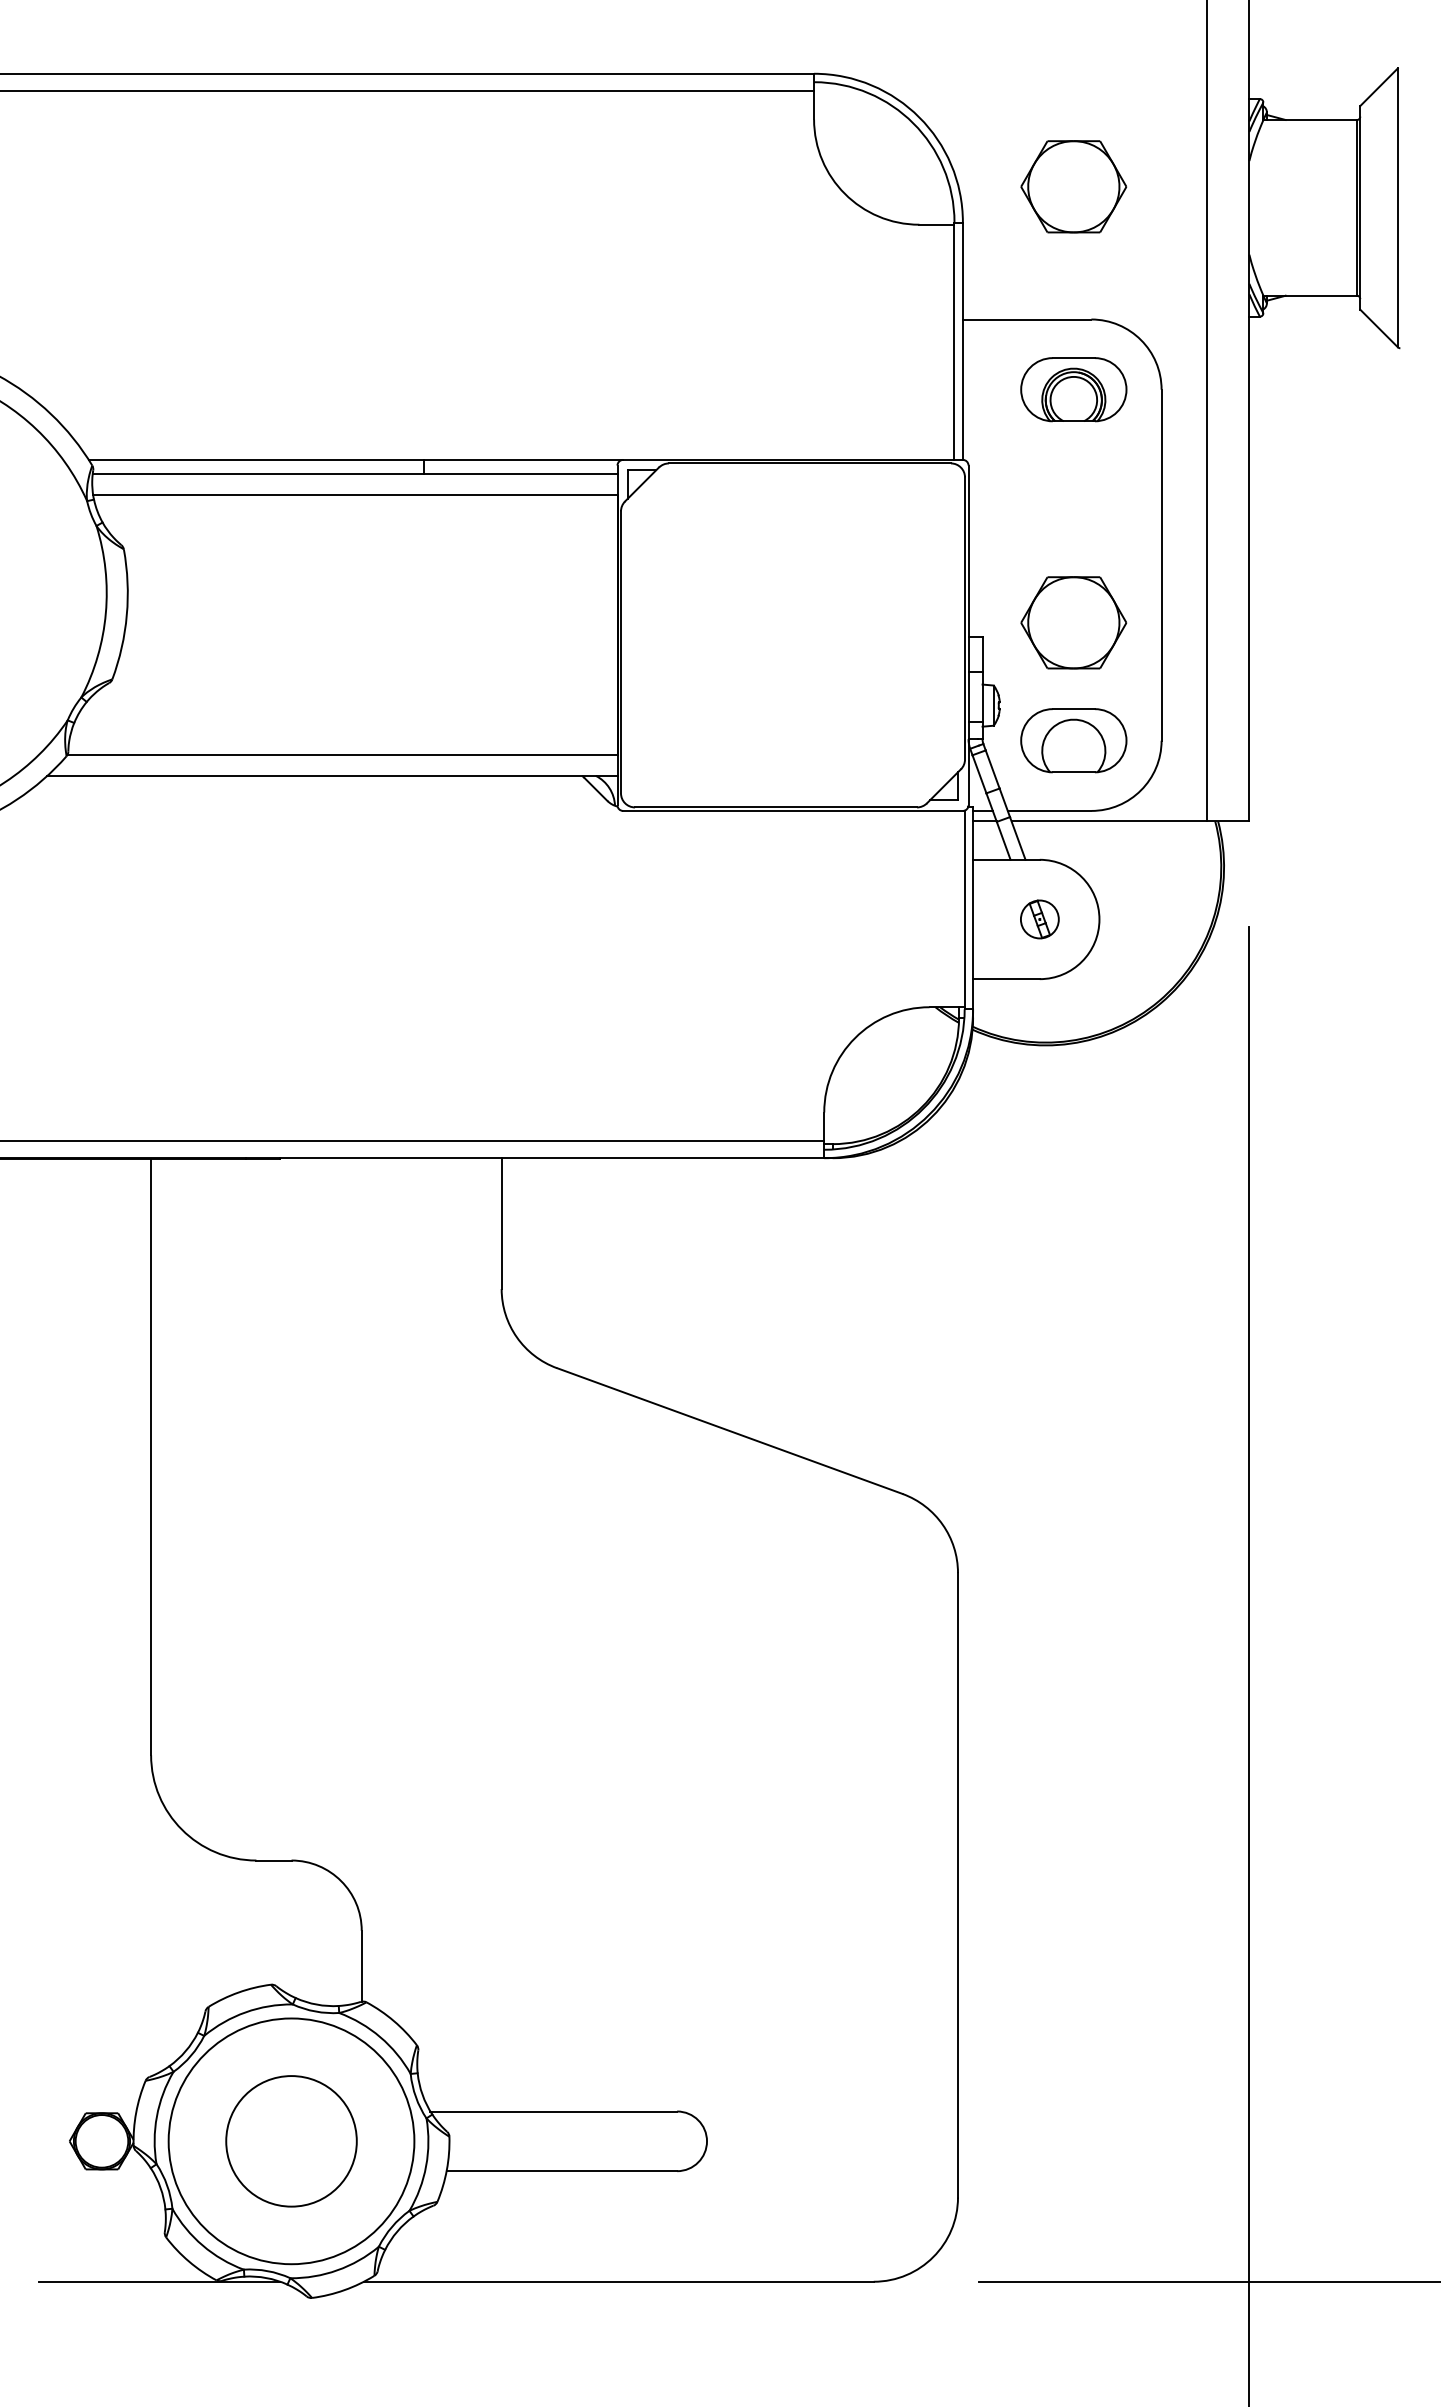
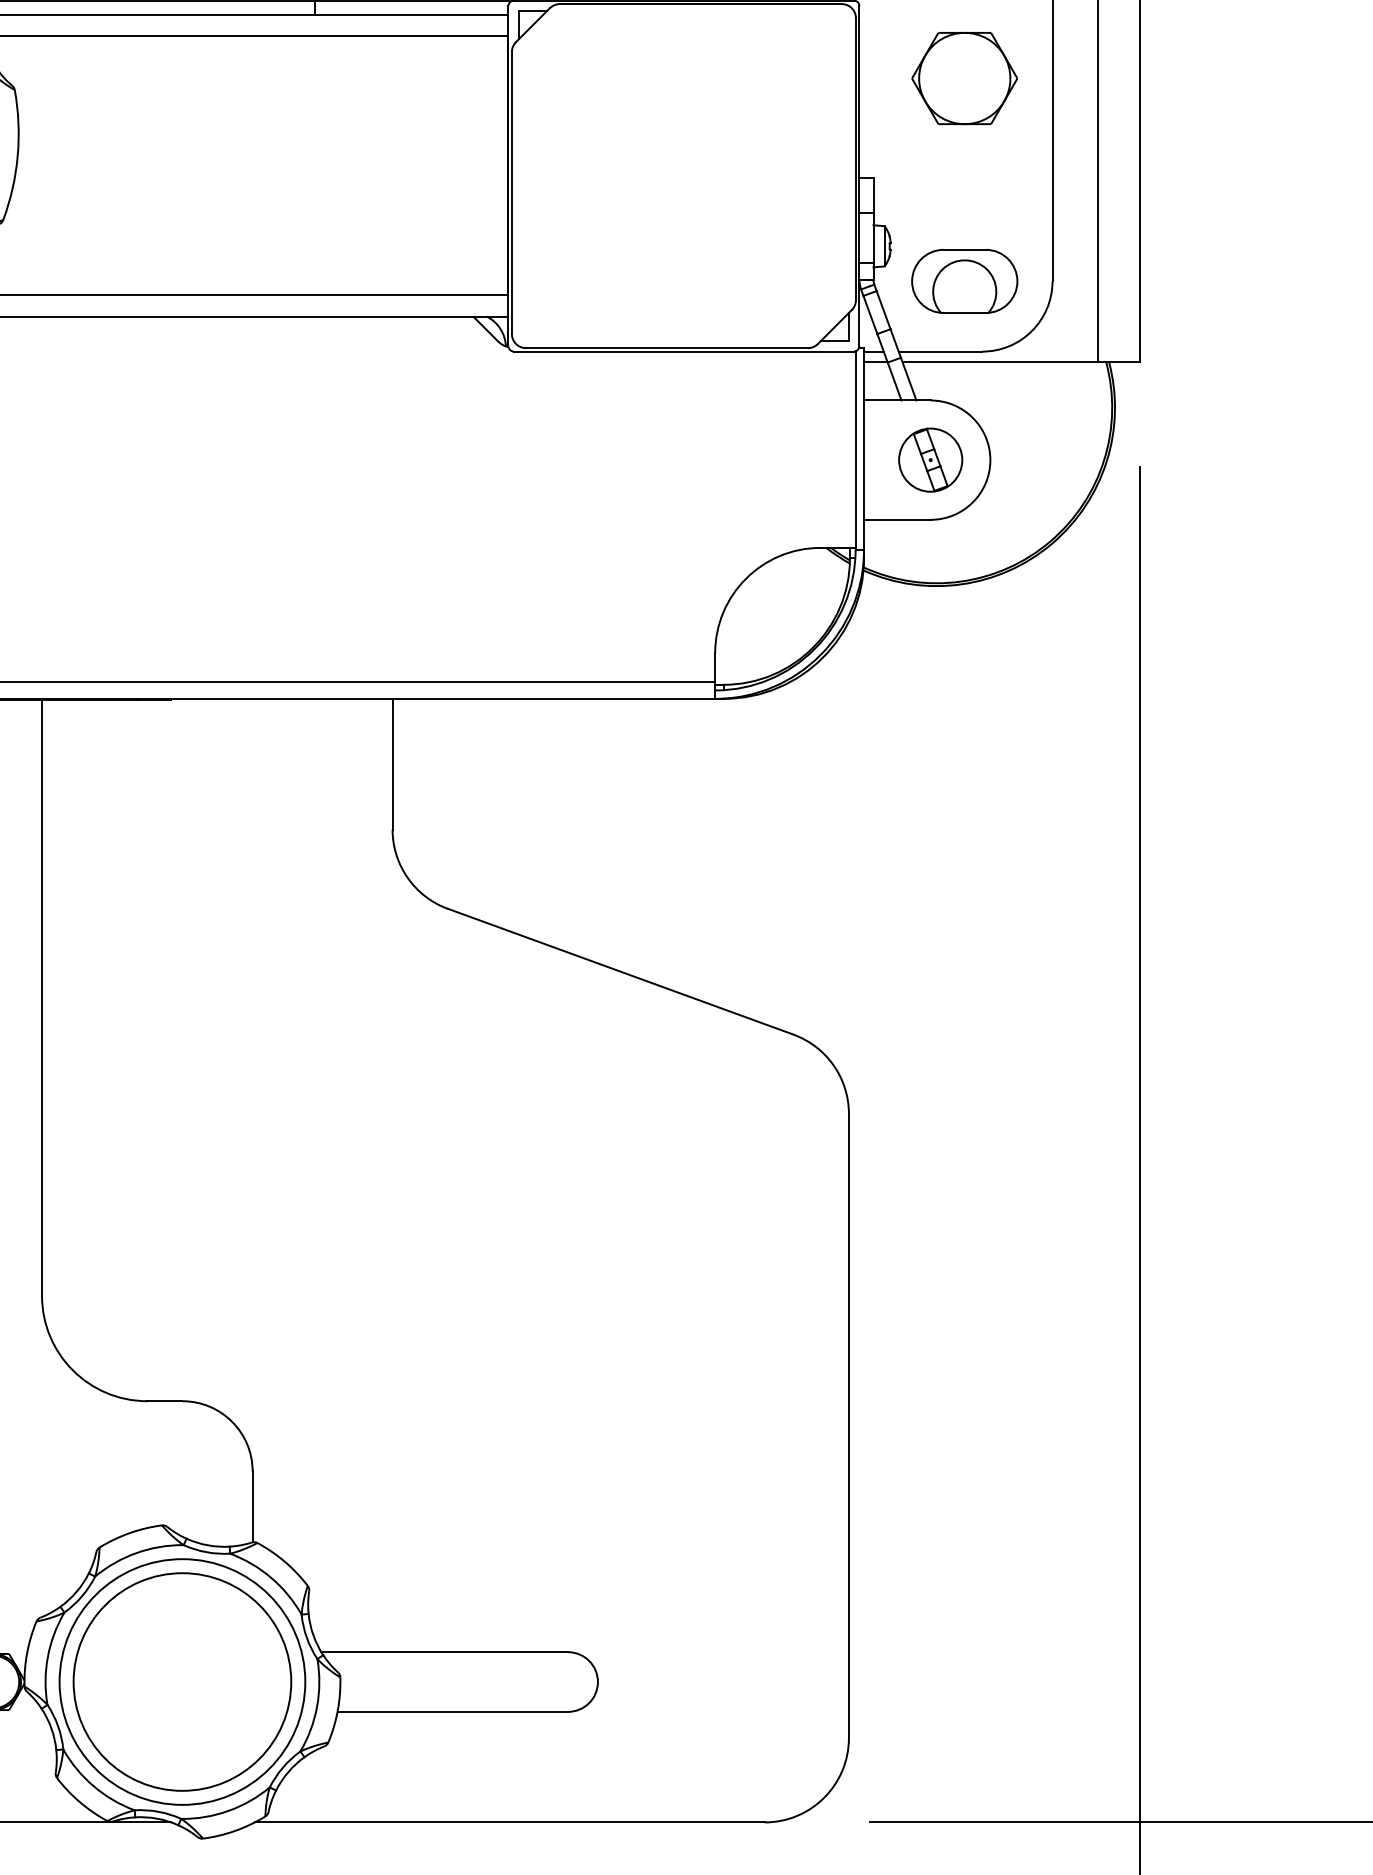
part: (1073, 622) -> (964, 78), moved
part: (1039, 919) -> (930, 460), size x1.67
circle: (291, 2141) -> (182, 1682), size x1.67

